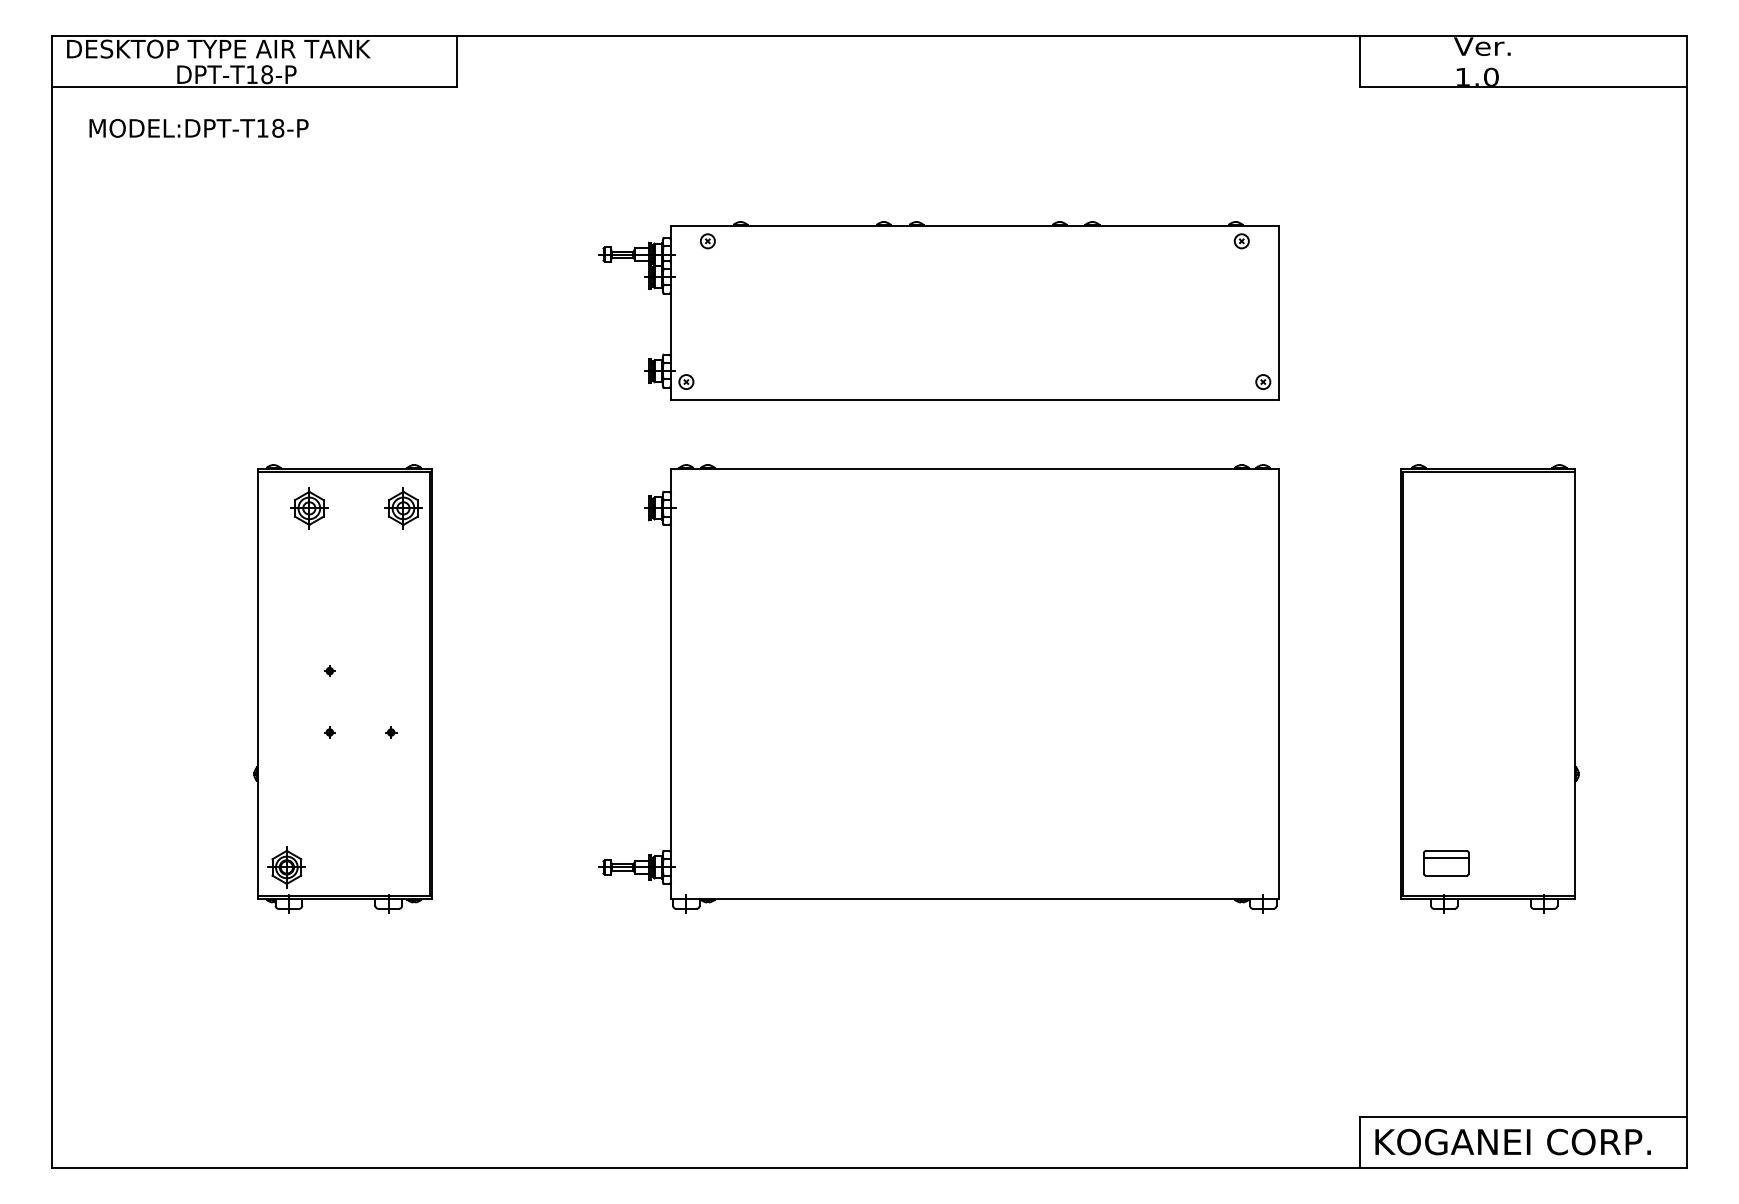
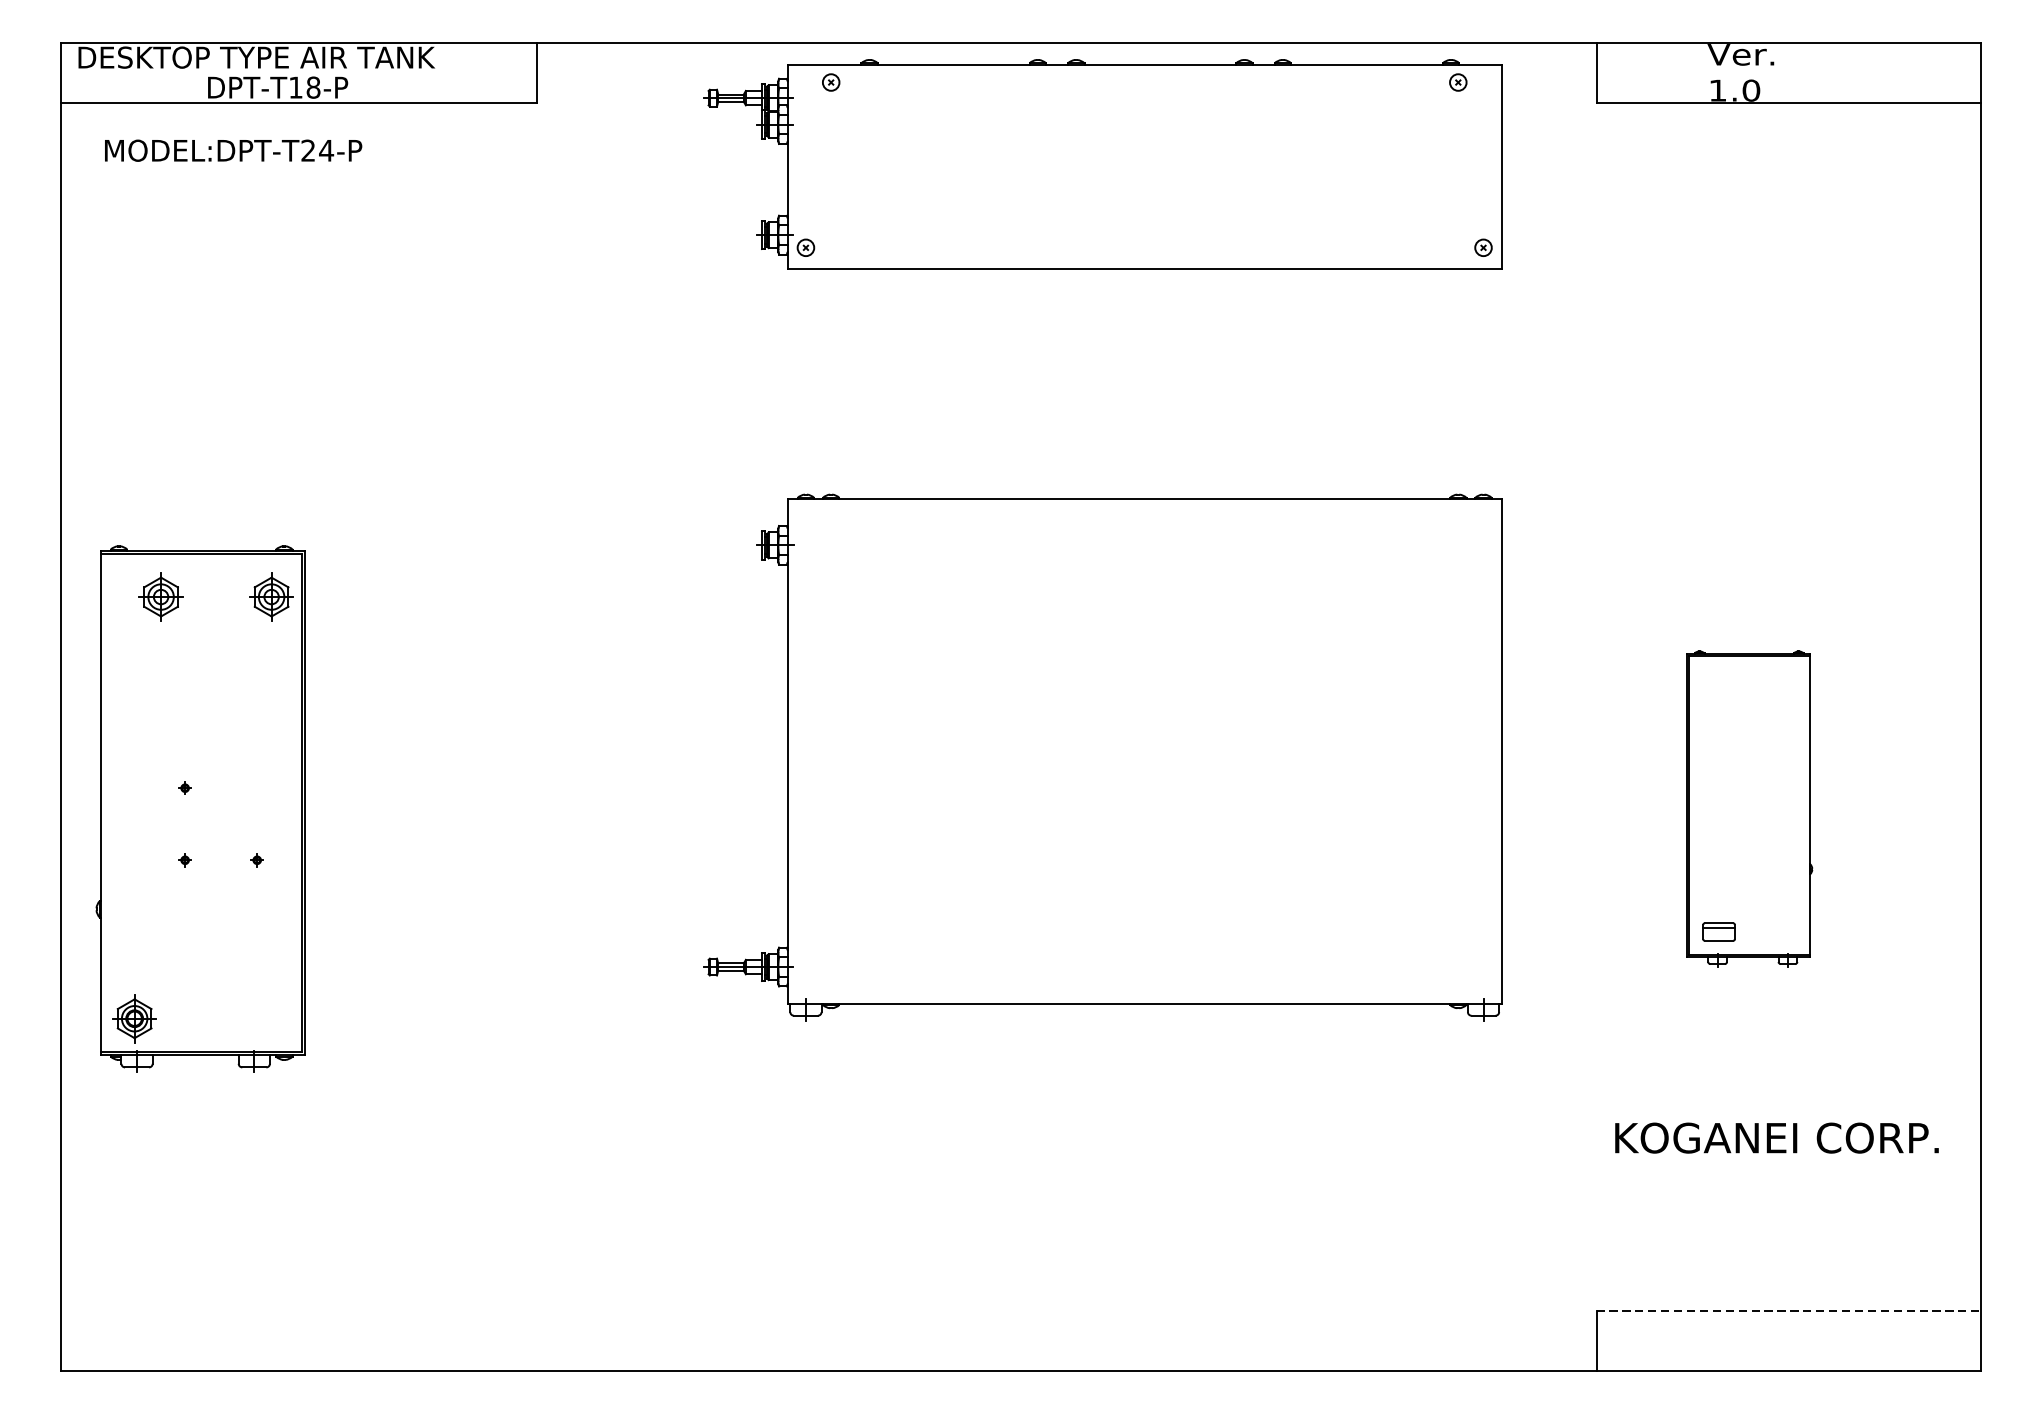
text: (270, 127) -> (317, 149), MODEL:DPT-T18-P -> MODEL:DPT-T24-P
part: (938, 310) -> (1102, 163), moved
part: (342, 688) -> (200, 808), moved
part: (938, 688) -> (1102, 756), moved
part: (1489, 688) -> (1749, 808), size x0.6
line: (1523, 1116) -> (1789, 1311), solid -> dashed
text: (1512, 1141) -> (1776, 1137), moved

